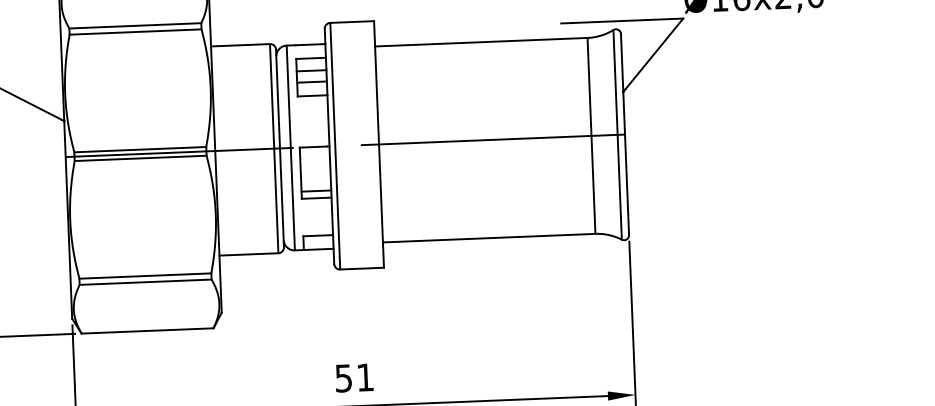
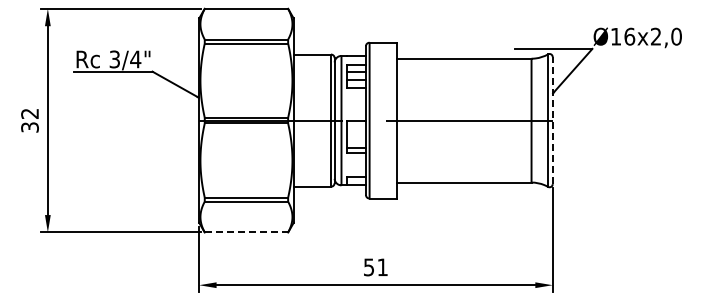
line: (624, 134) -> (552, 120), solid -> dashed
line: (147, 331) -> (246, 232), solid -> dashed

